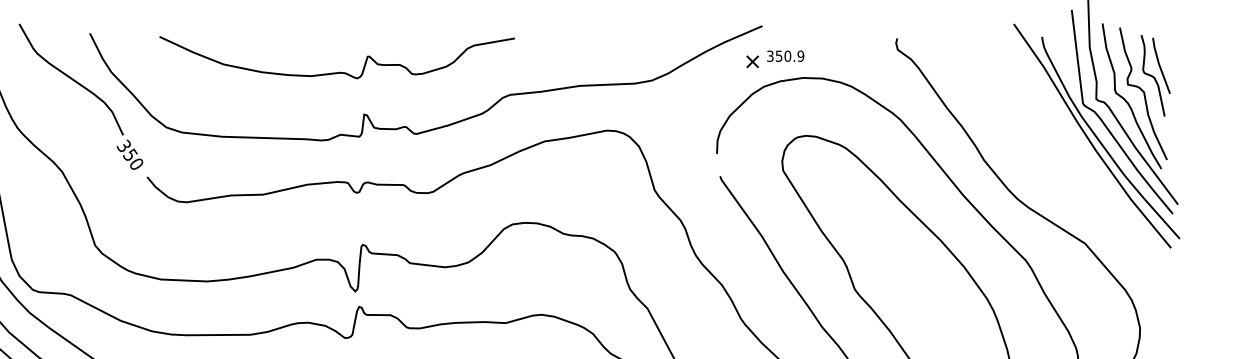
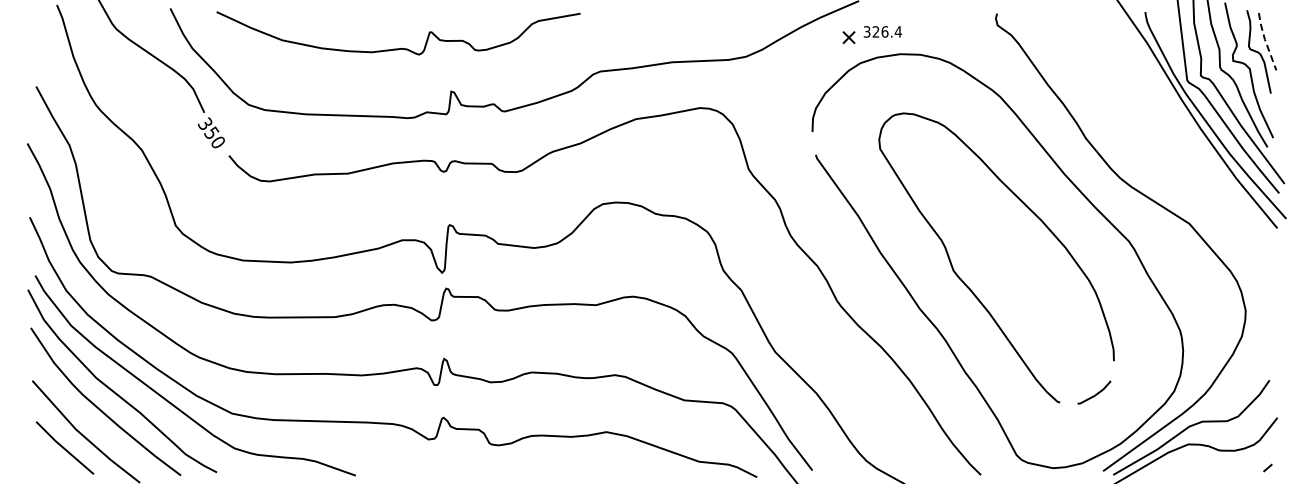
text: (790, 55) -> (887, 31), 350.9 -> 326.4
line: (1159, 65) -> (1265, 41), solid -> dashed
curve: (337, 72) -> (398, 48), moved

